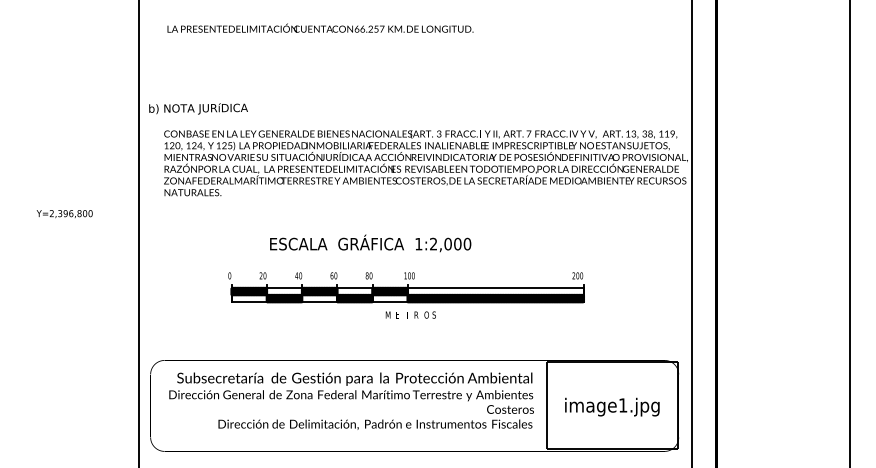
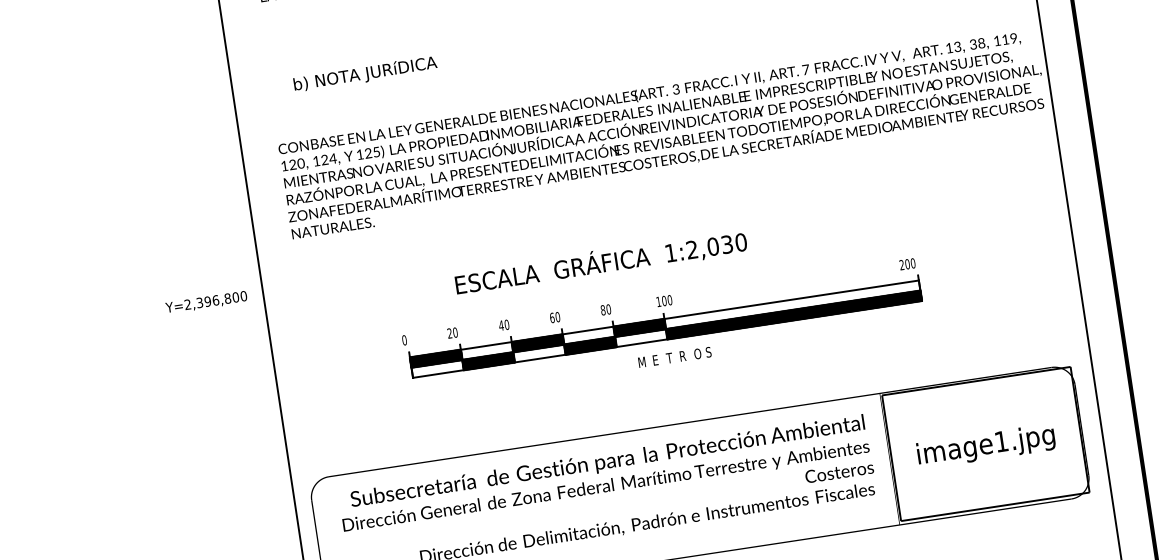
text: (198, 108) -> (365, 73), moved
text: (64, 214) -> (206, 303), moved
text: (457, 243) -> (726, 243), 1:2,000 -> 1:2,030

